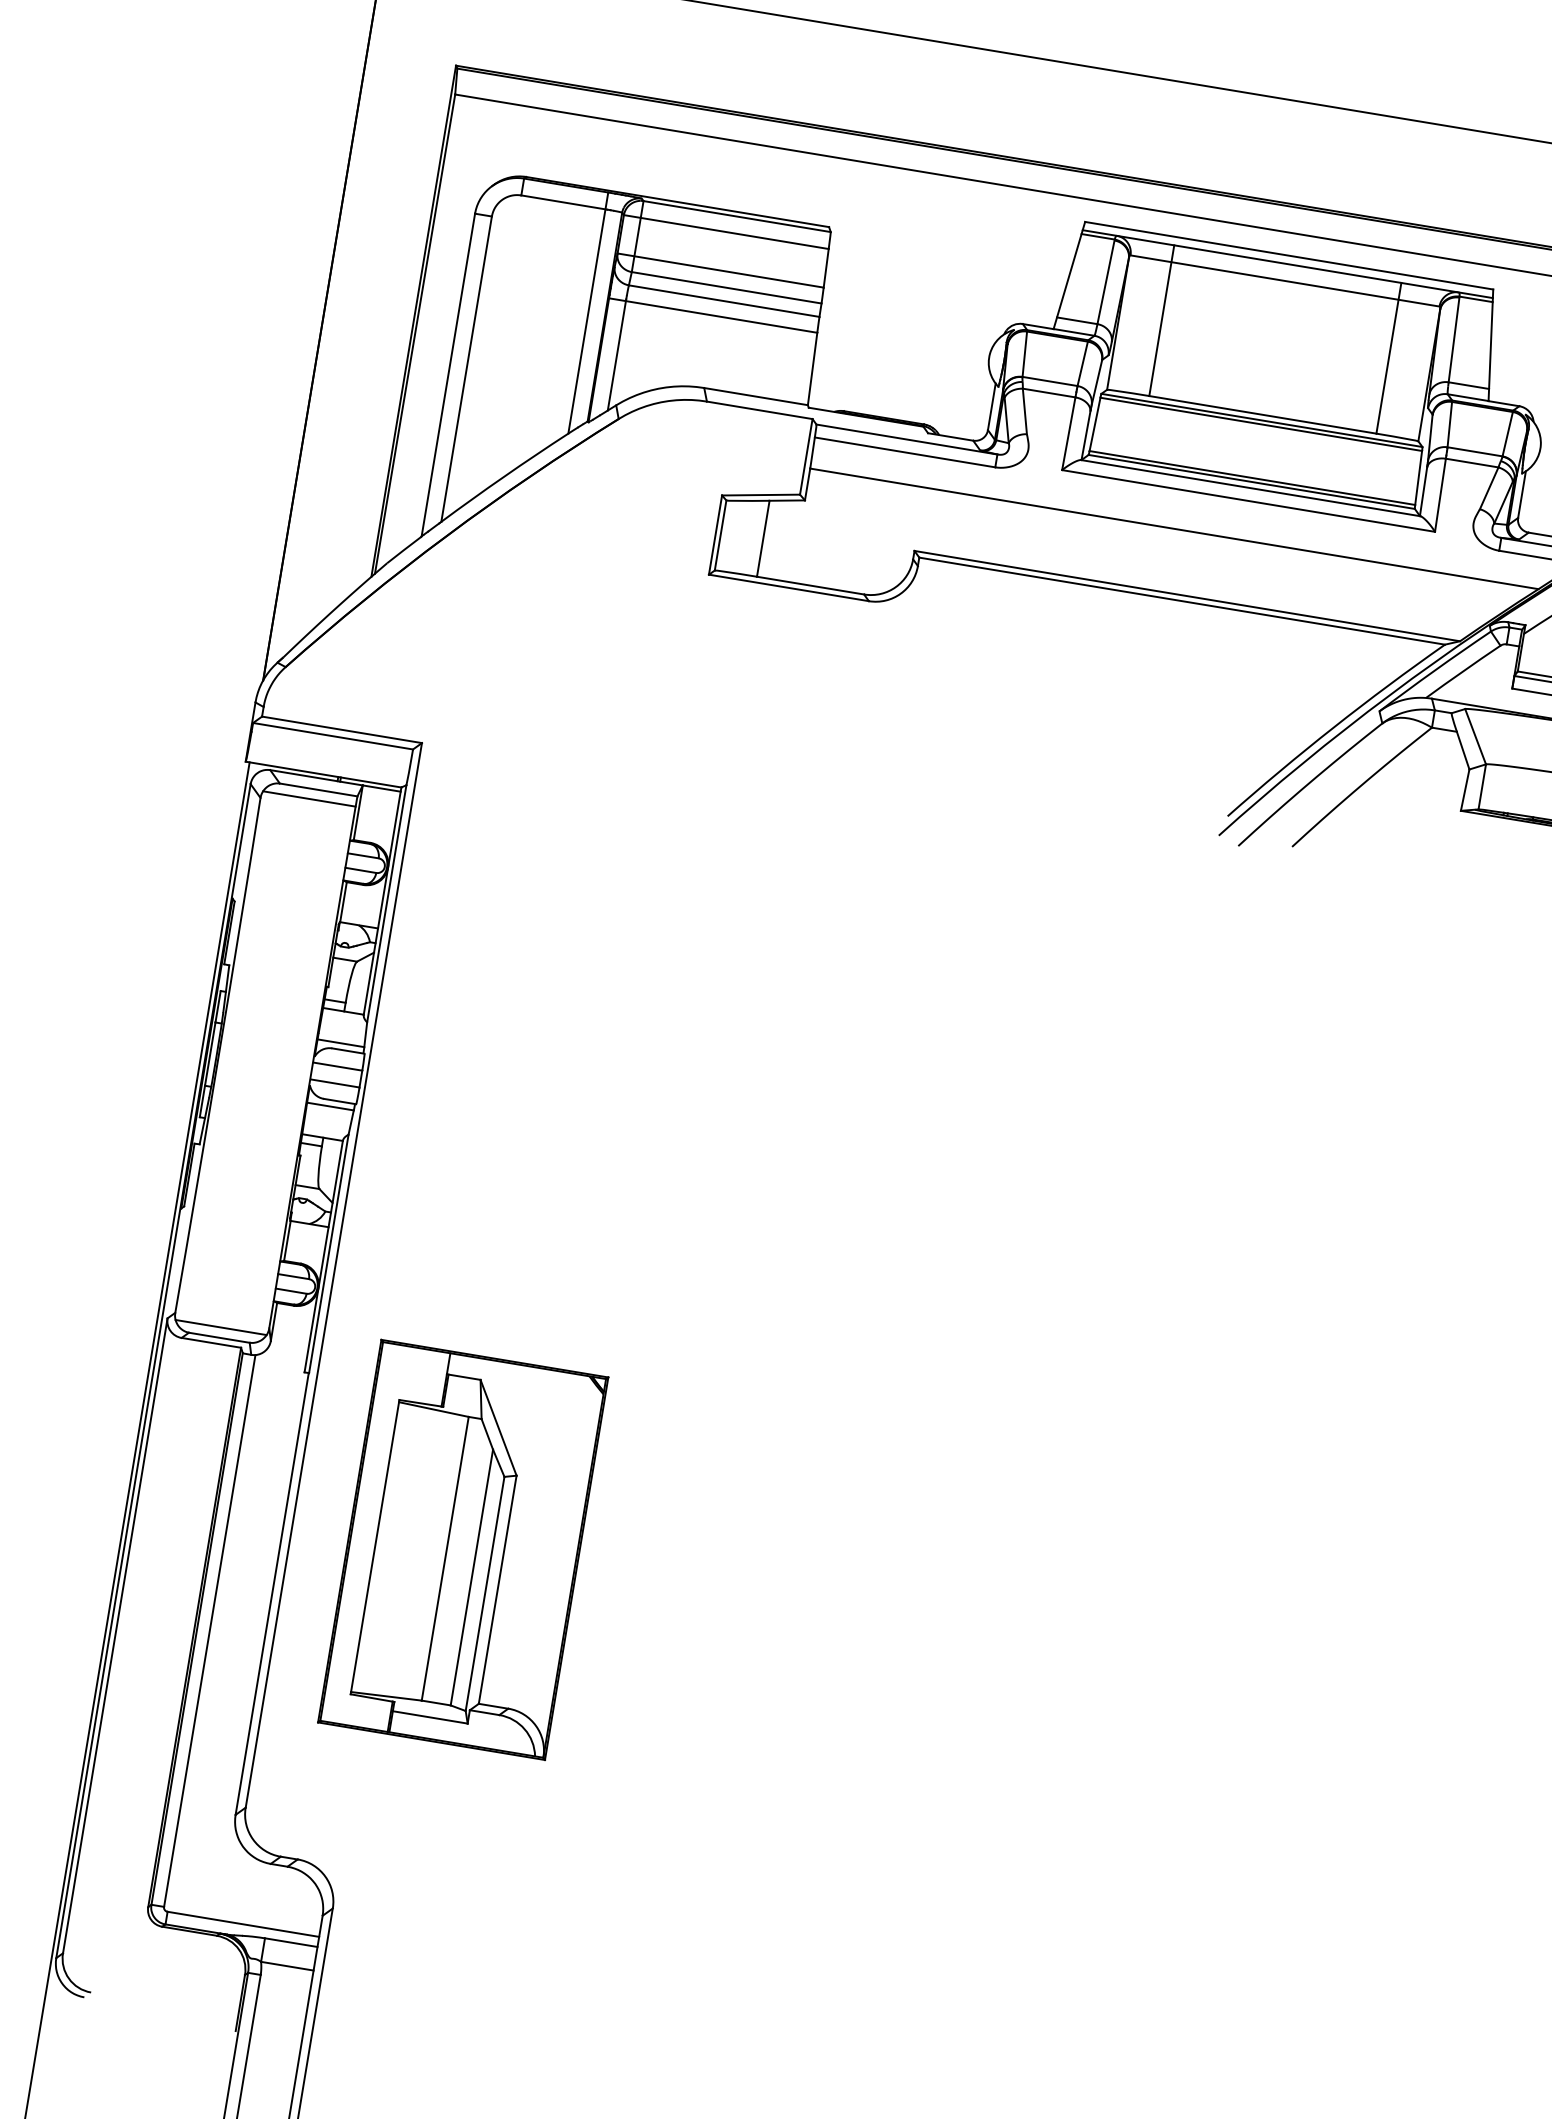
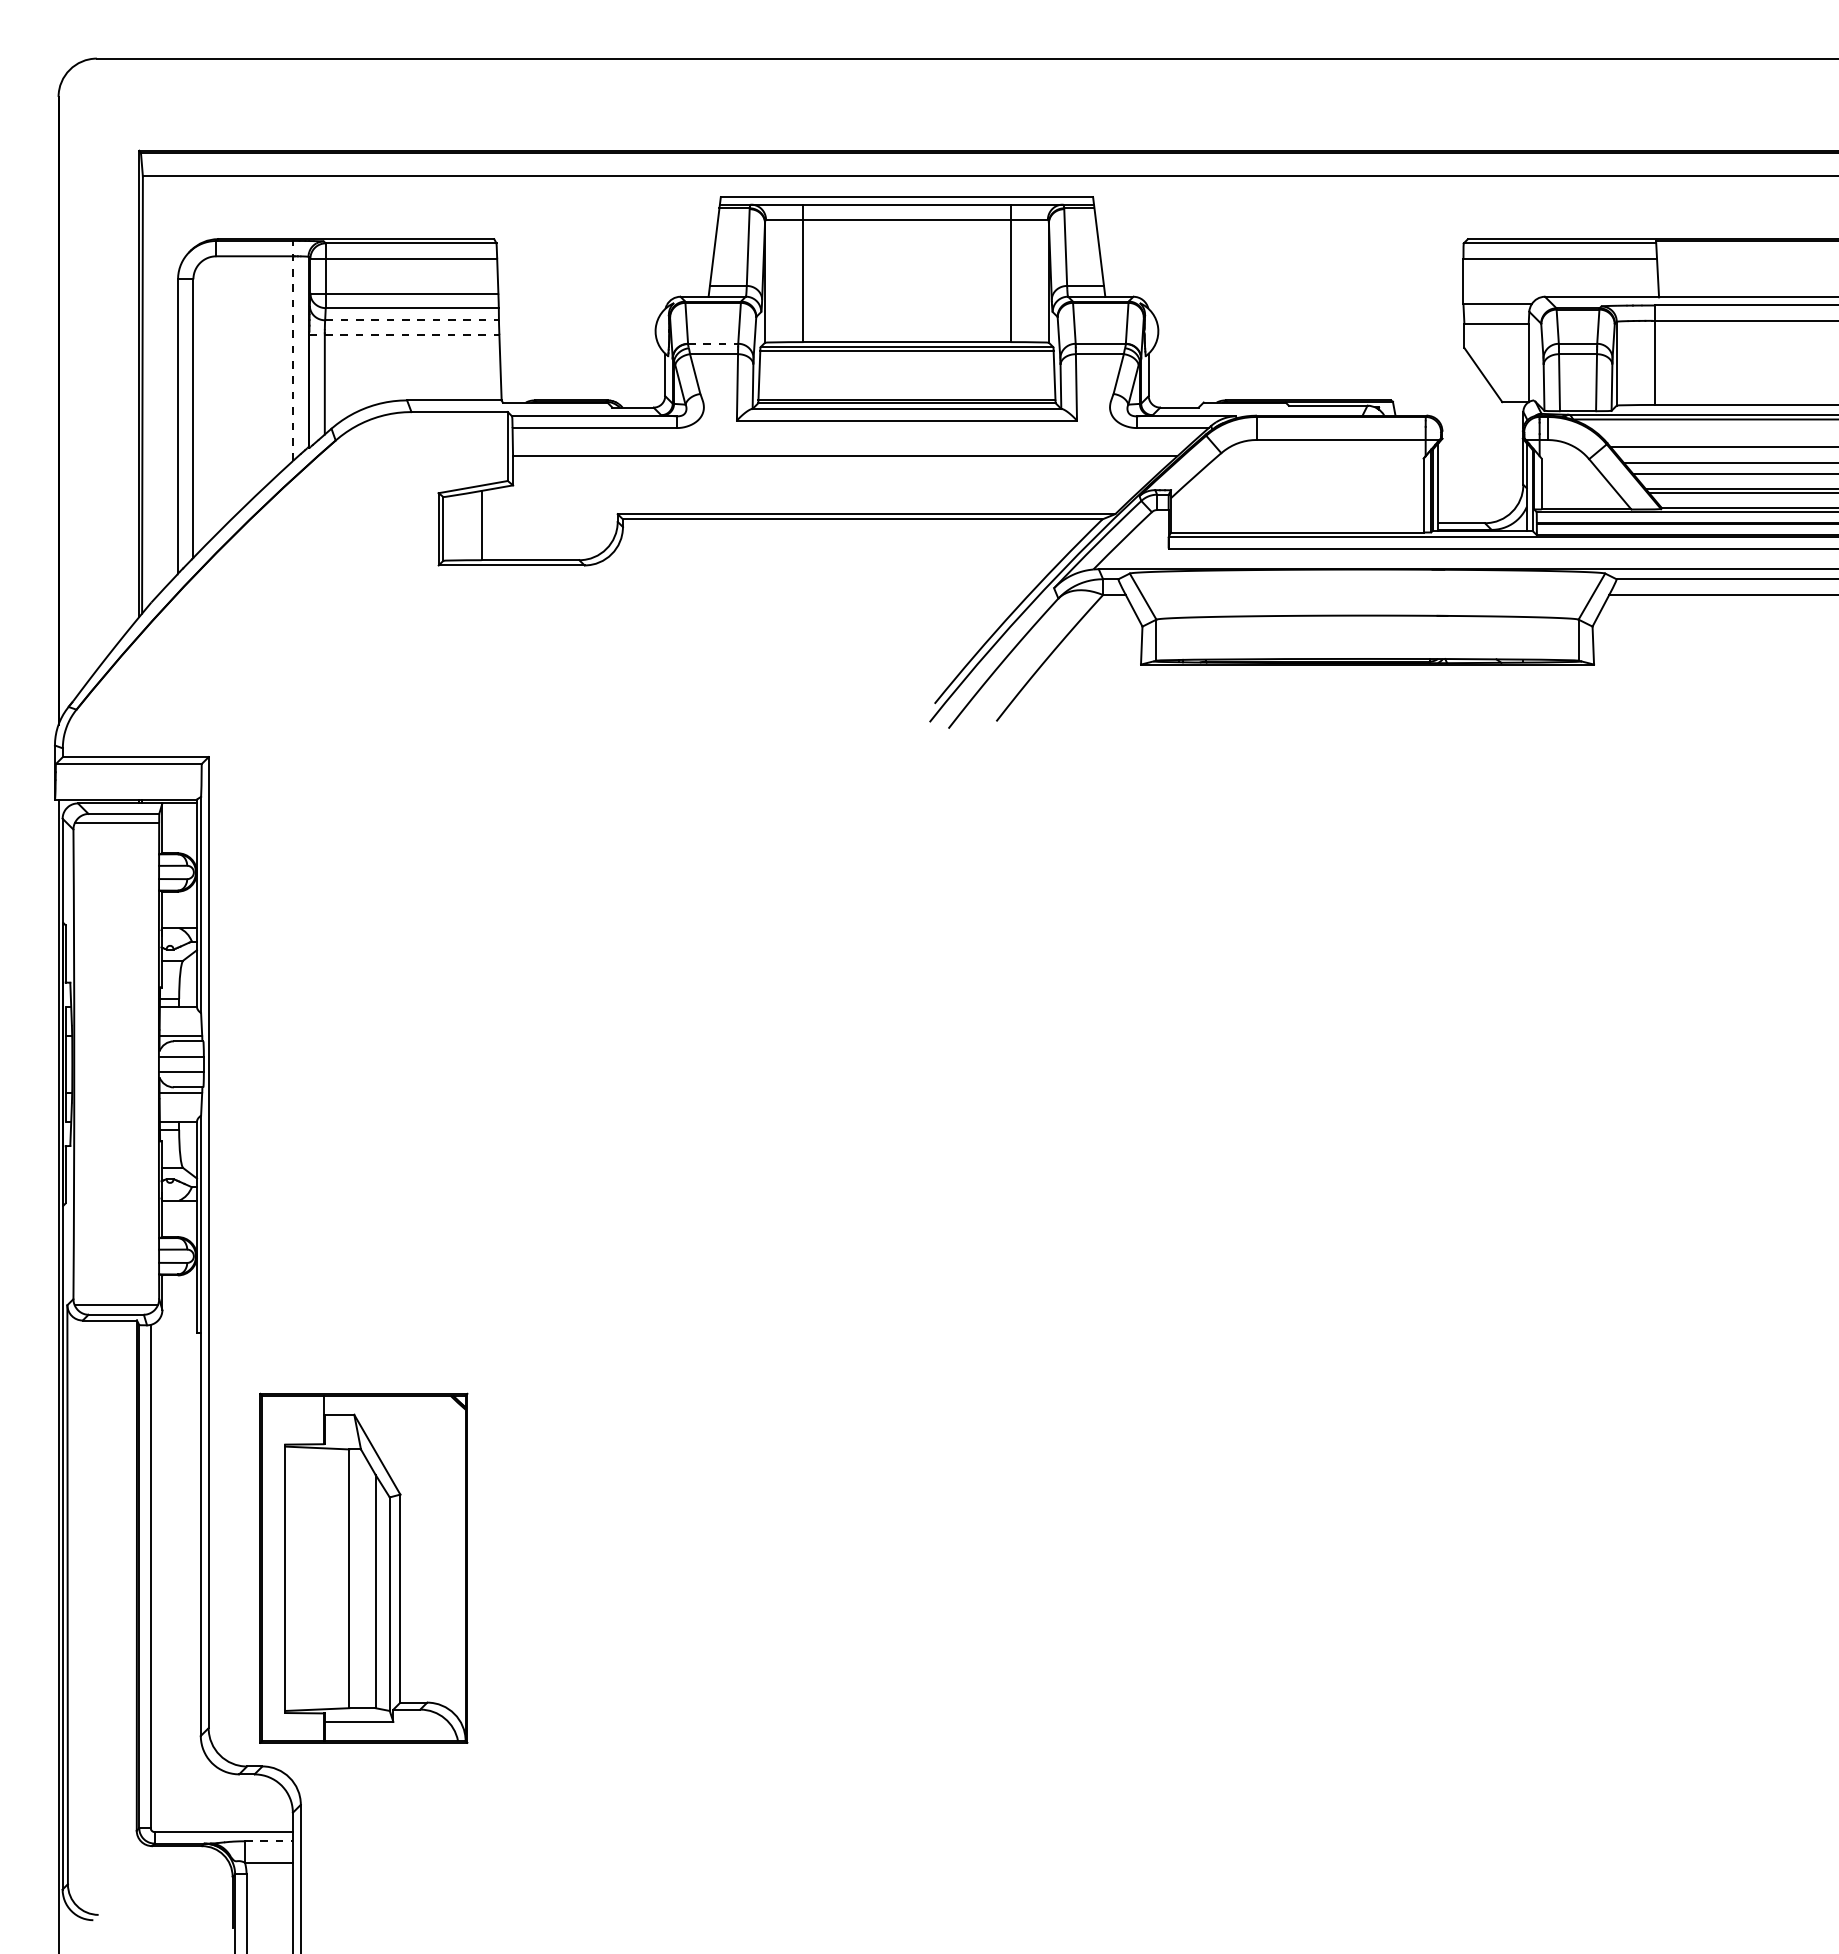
line: (724, 301) -> (412, 320), solid -> dashed
line: (588, 312) -> (293, 350), solid -> dashed
line: (713, 315) -> (404, 334), solid -> dashed
line: (1050, 381) -> (713, 343), solid -> dashed
part: (462, 1548) -> (363, 1567), moved
line: (290, 1942) -> (268, 1841), solid -> dashed

